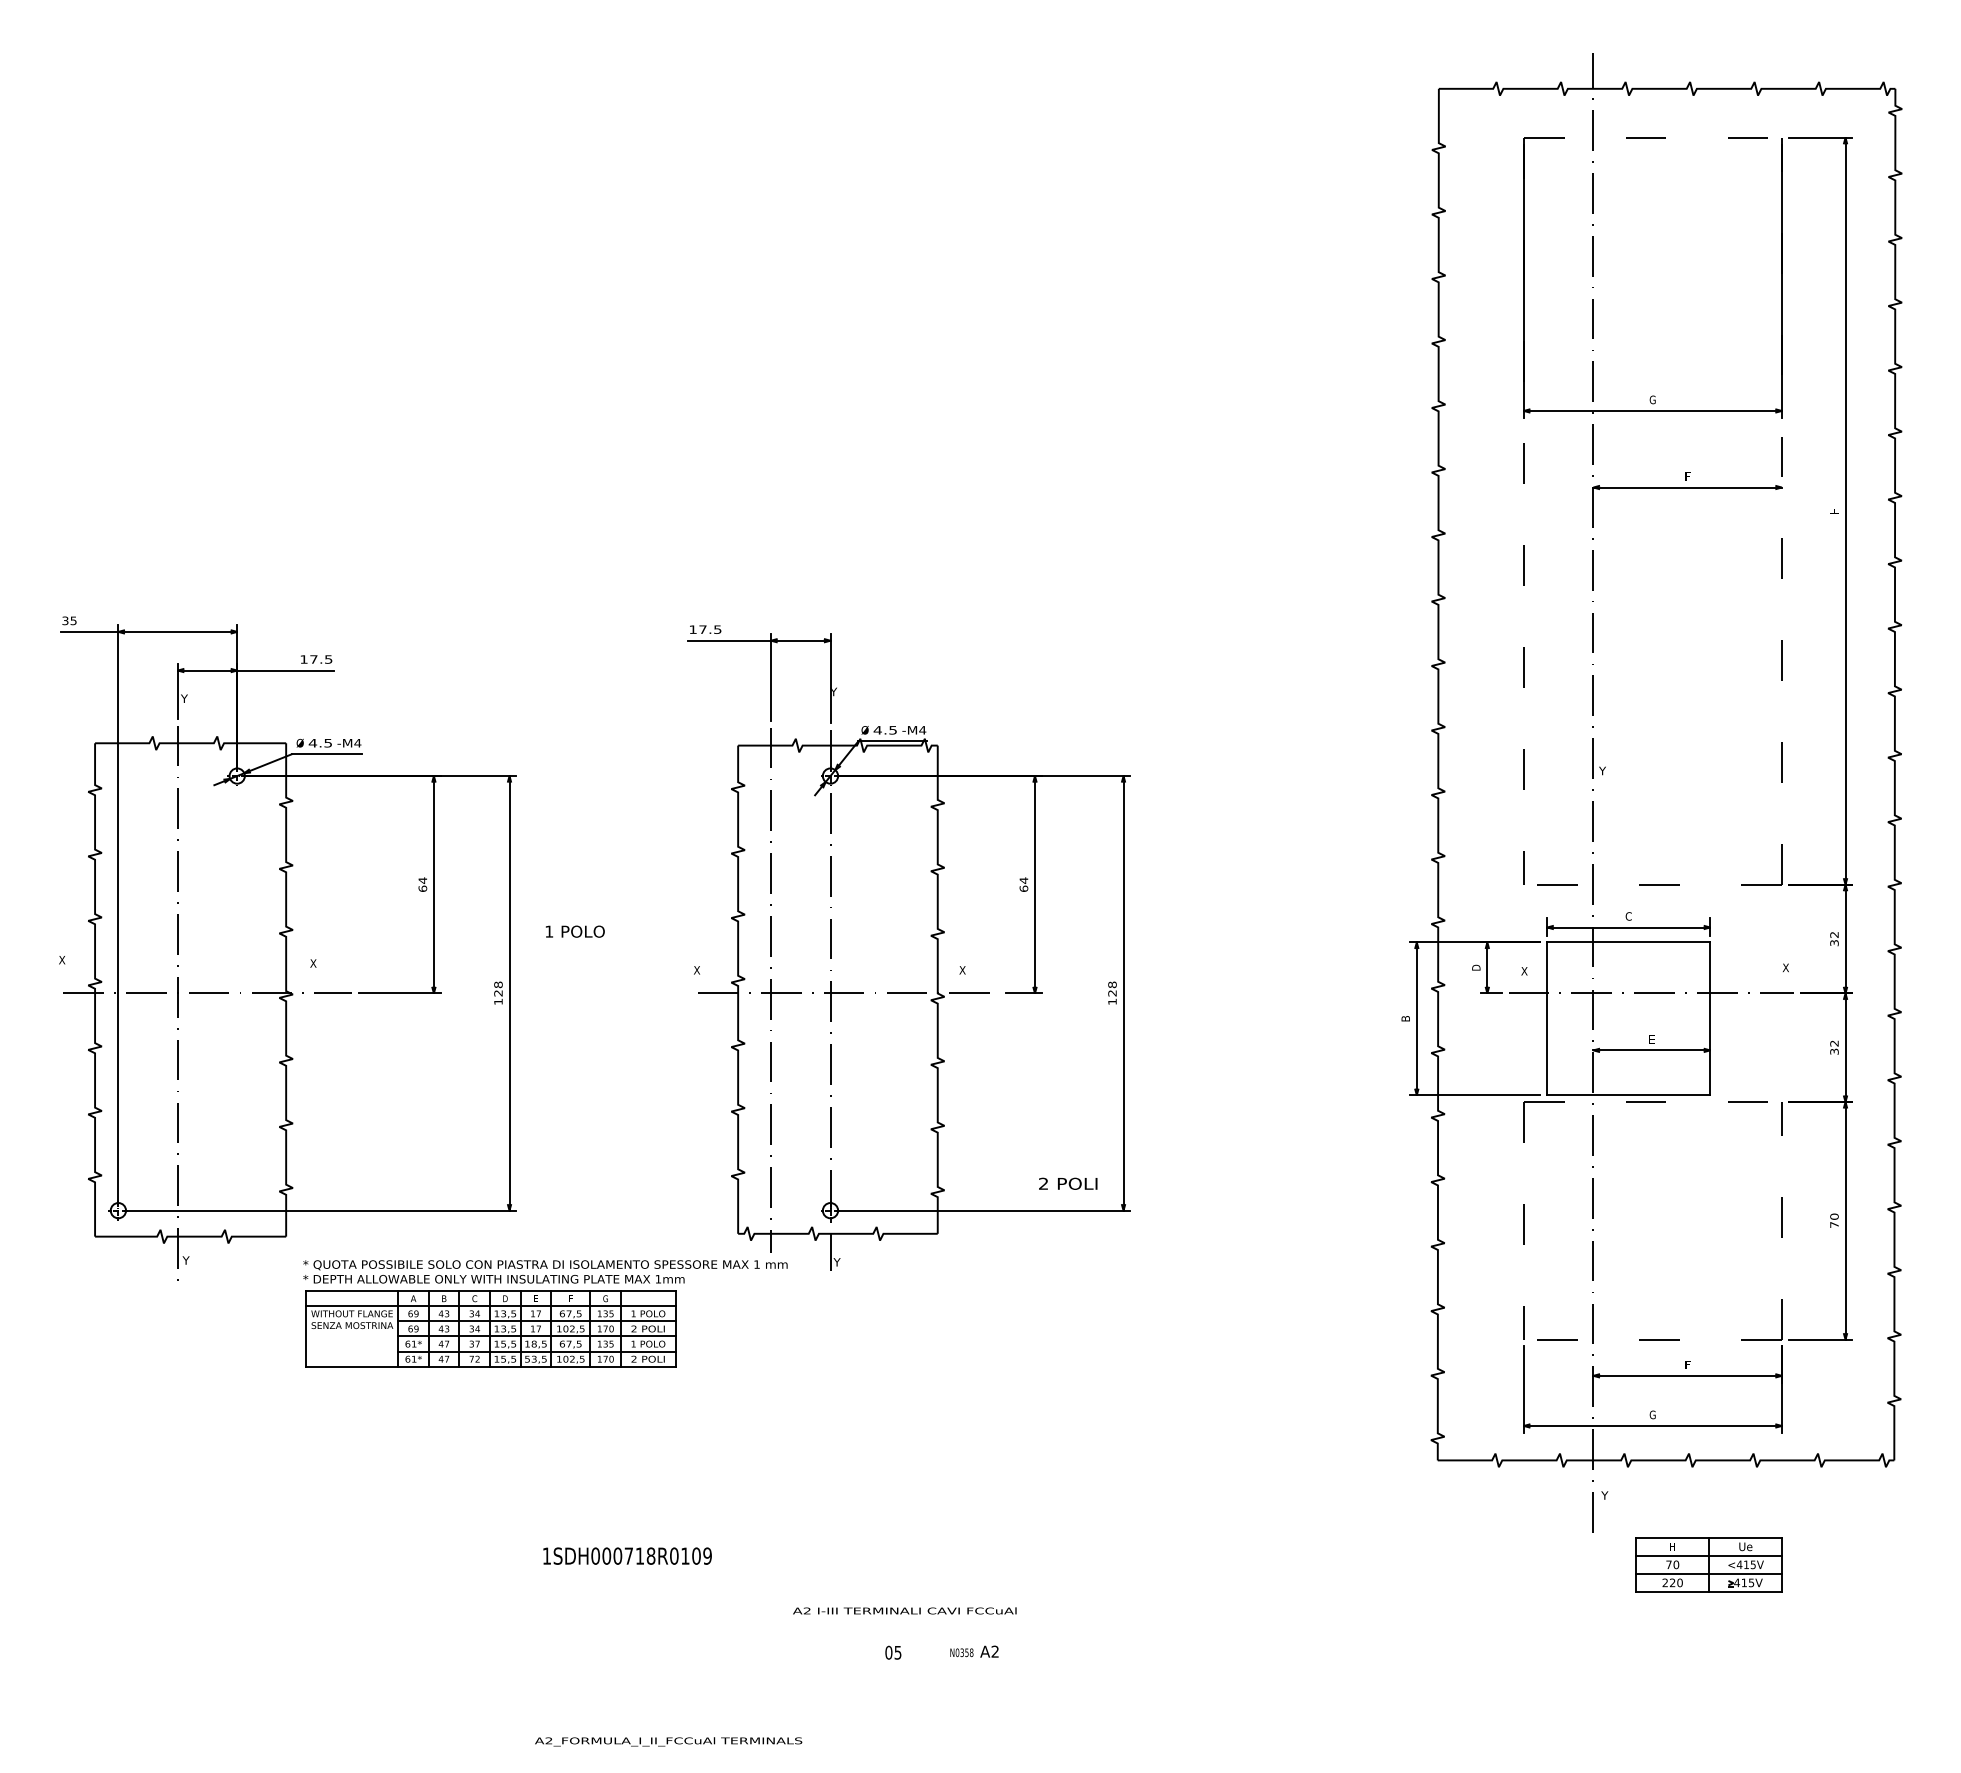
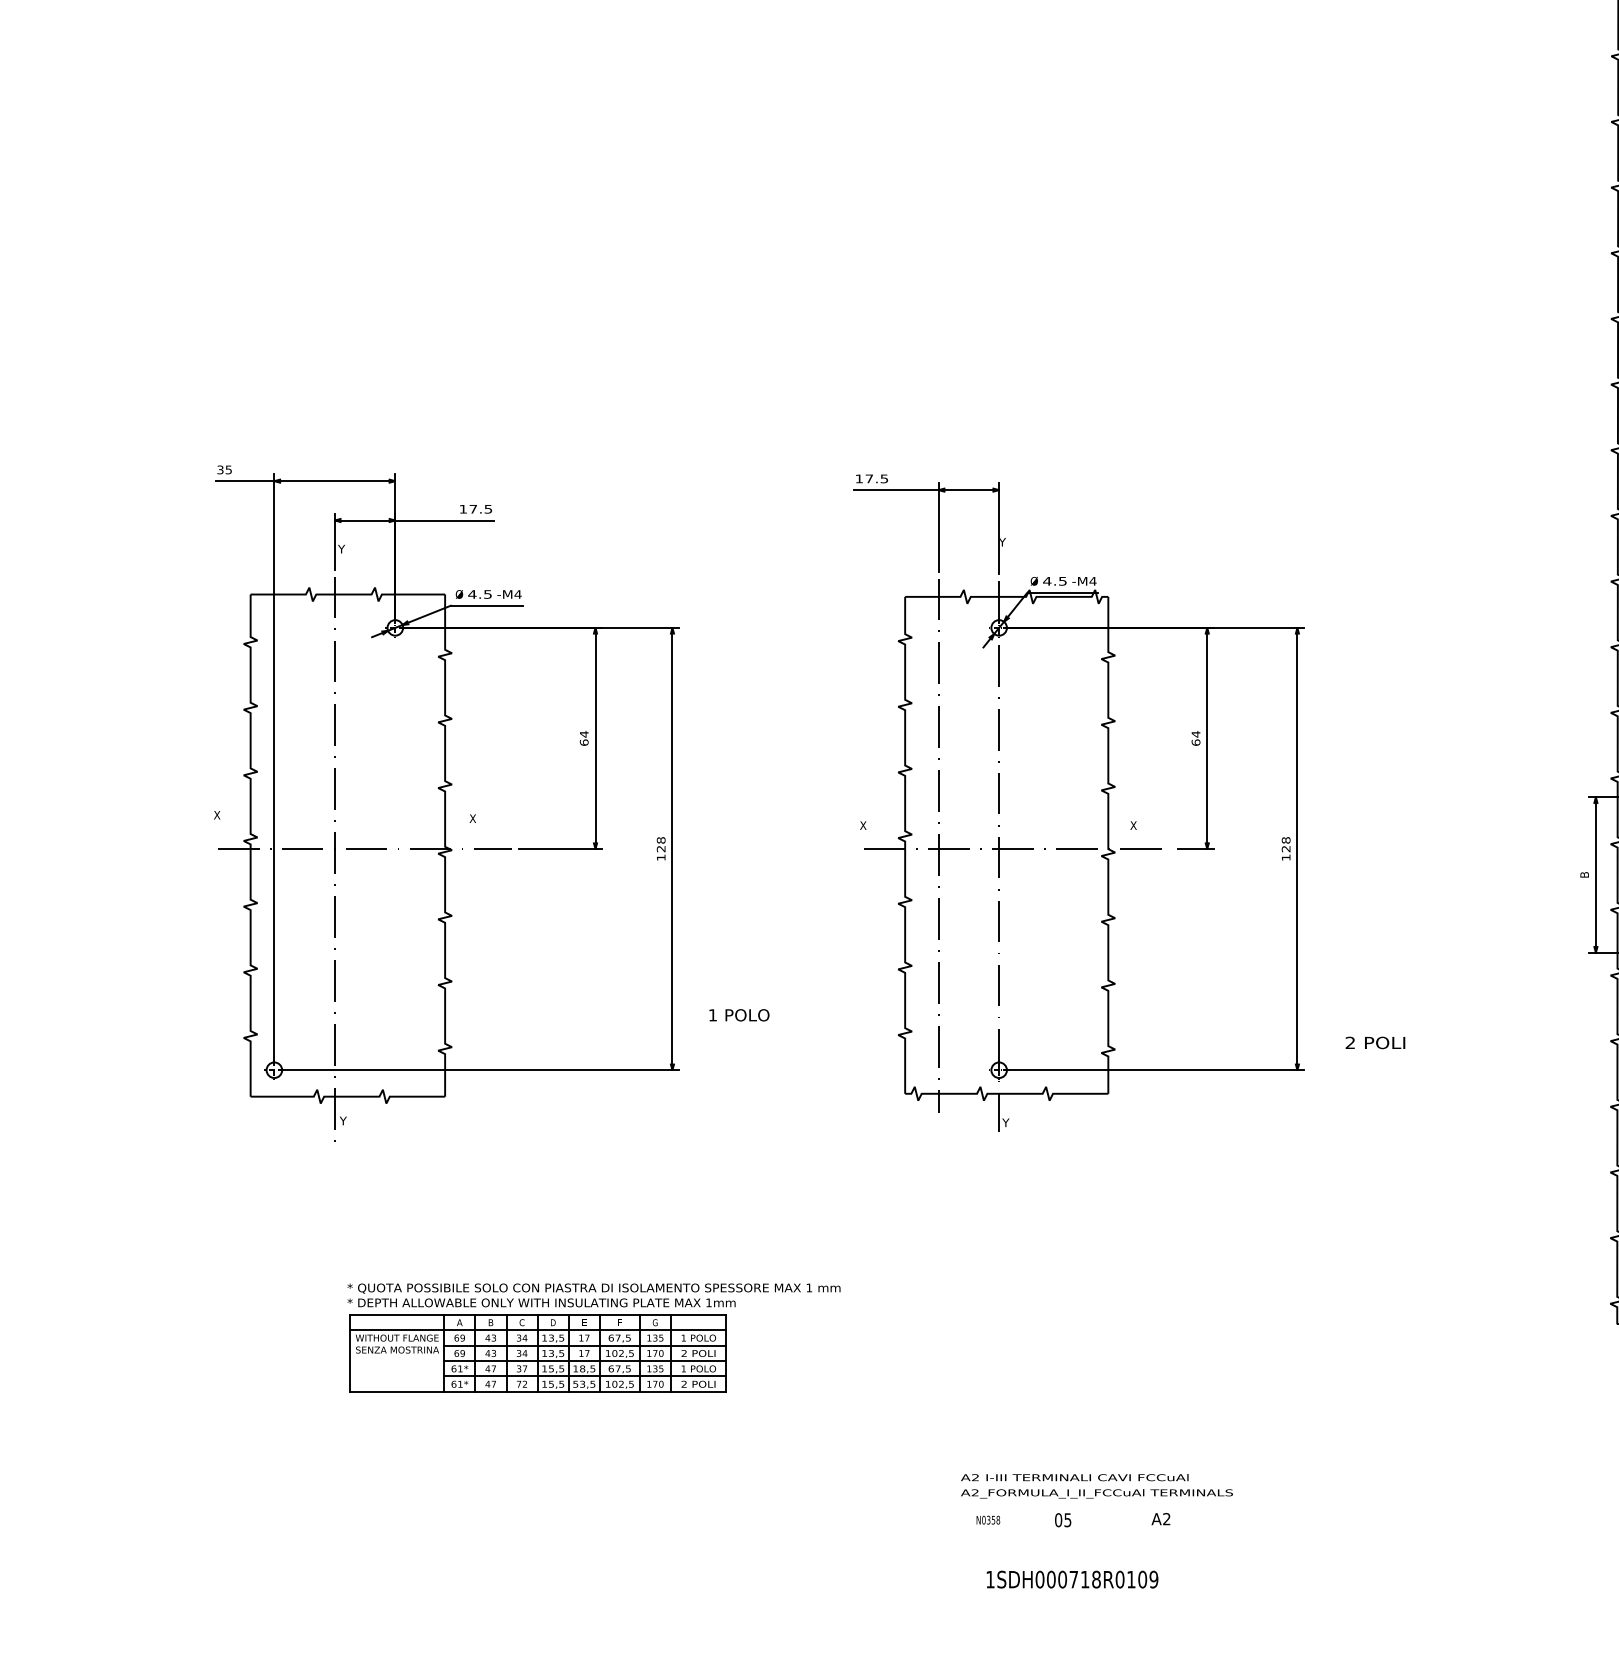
text: (575, 931) -> (739, 1015), moved
text: (1068, 1183) -> (1375, 1042), moved
part: (545, 1313) -> (594, 1337), moved
text: (627, 1555) -> (1072, 1578), moved
text: (961, 1652) -> (987, 1519), moved
text: (668, 1741) -> (1096, 1493), moved

